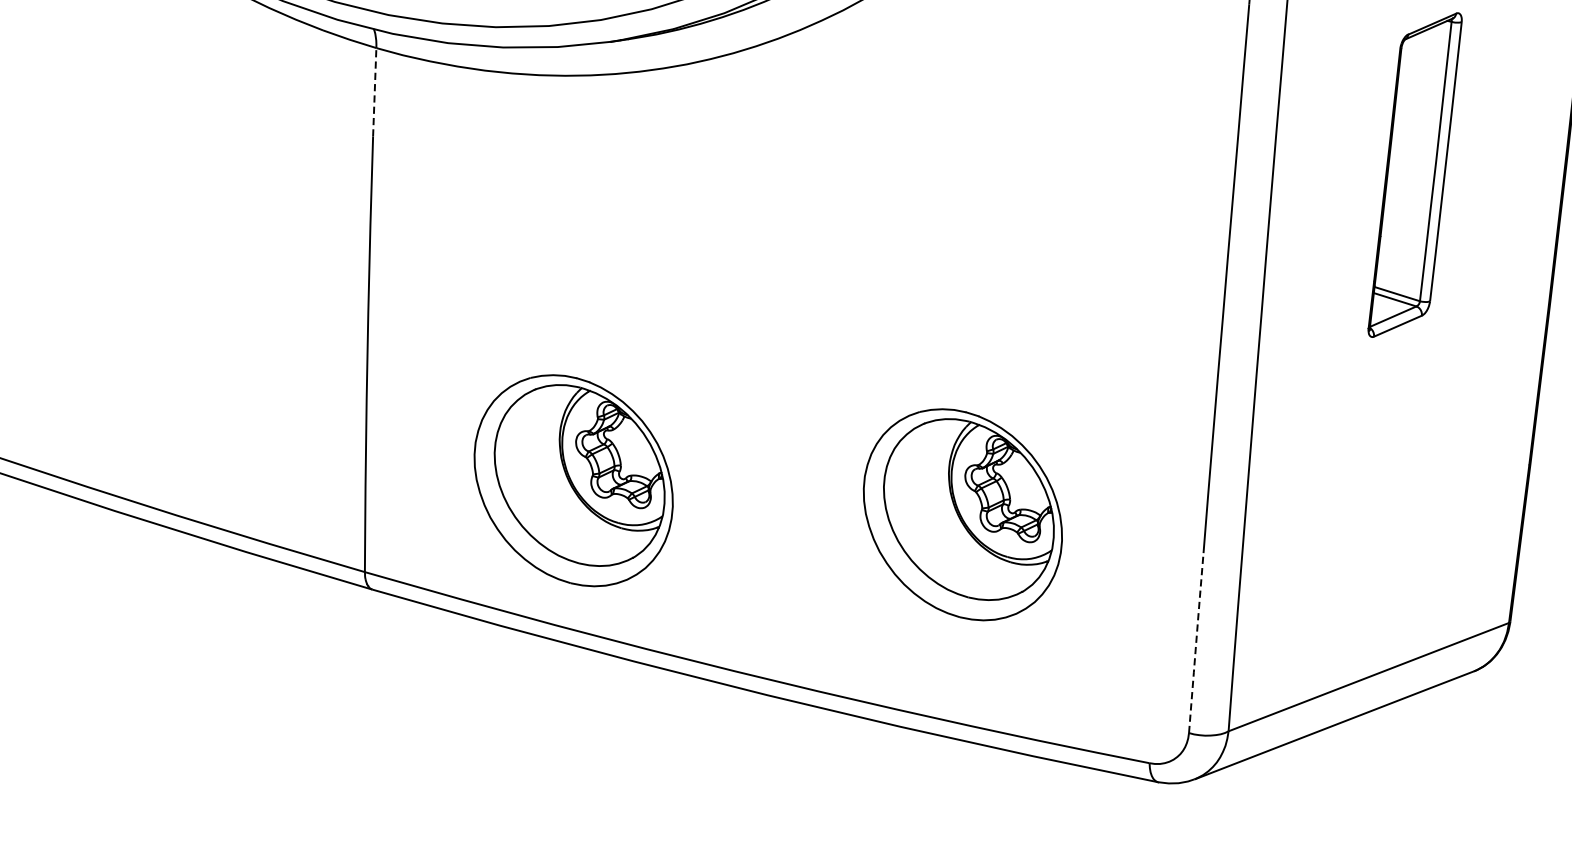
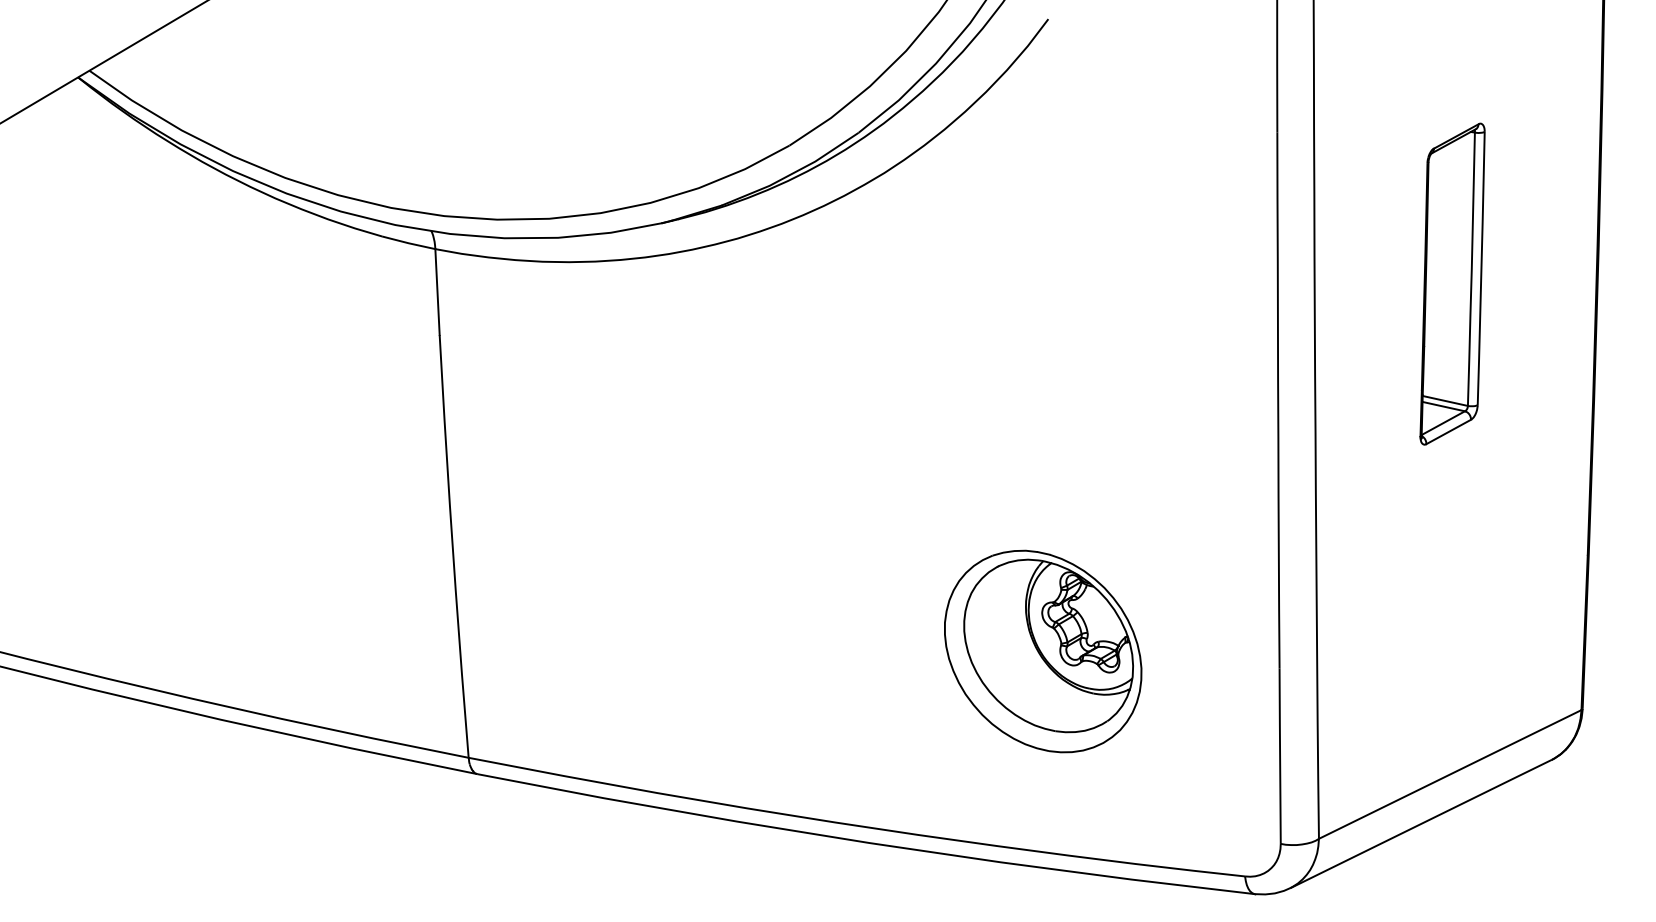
line: (374, 91) -> (437, 291), dashed -> solid
part: (574, 480) -> (663, 651), removed
line: (1196, 642) -> (1280, 755), dashed -> solid

